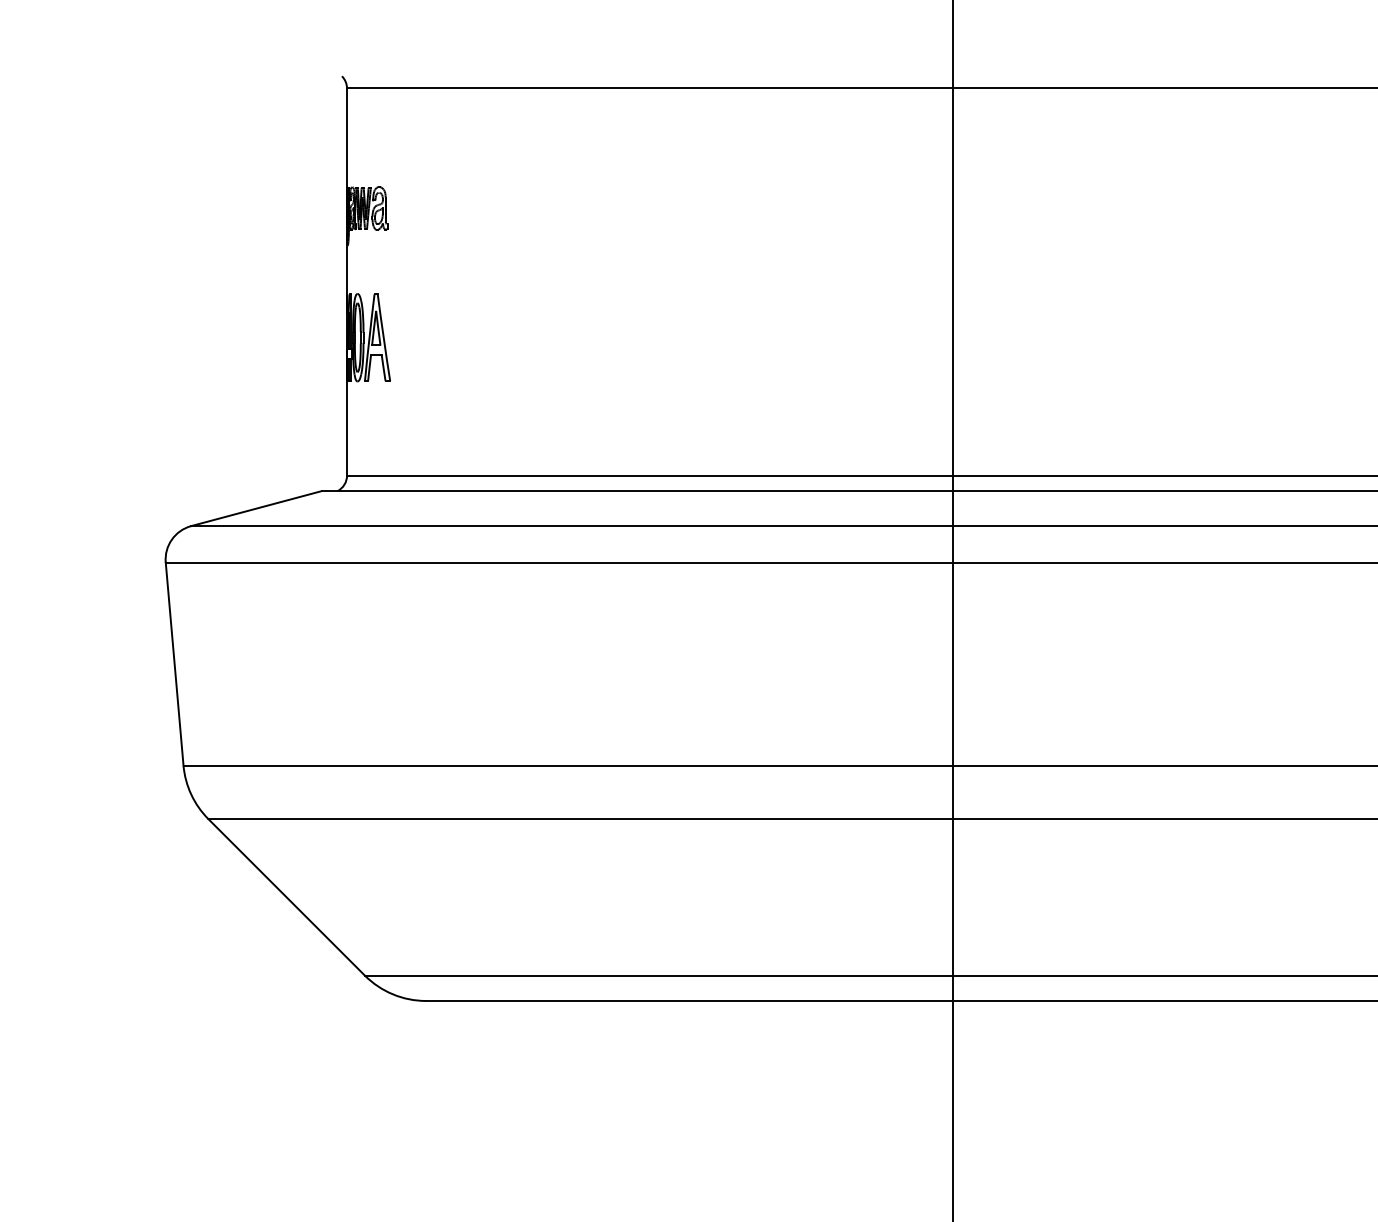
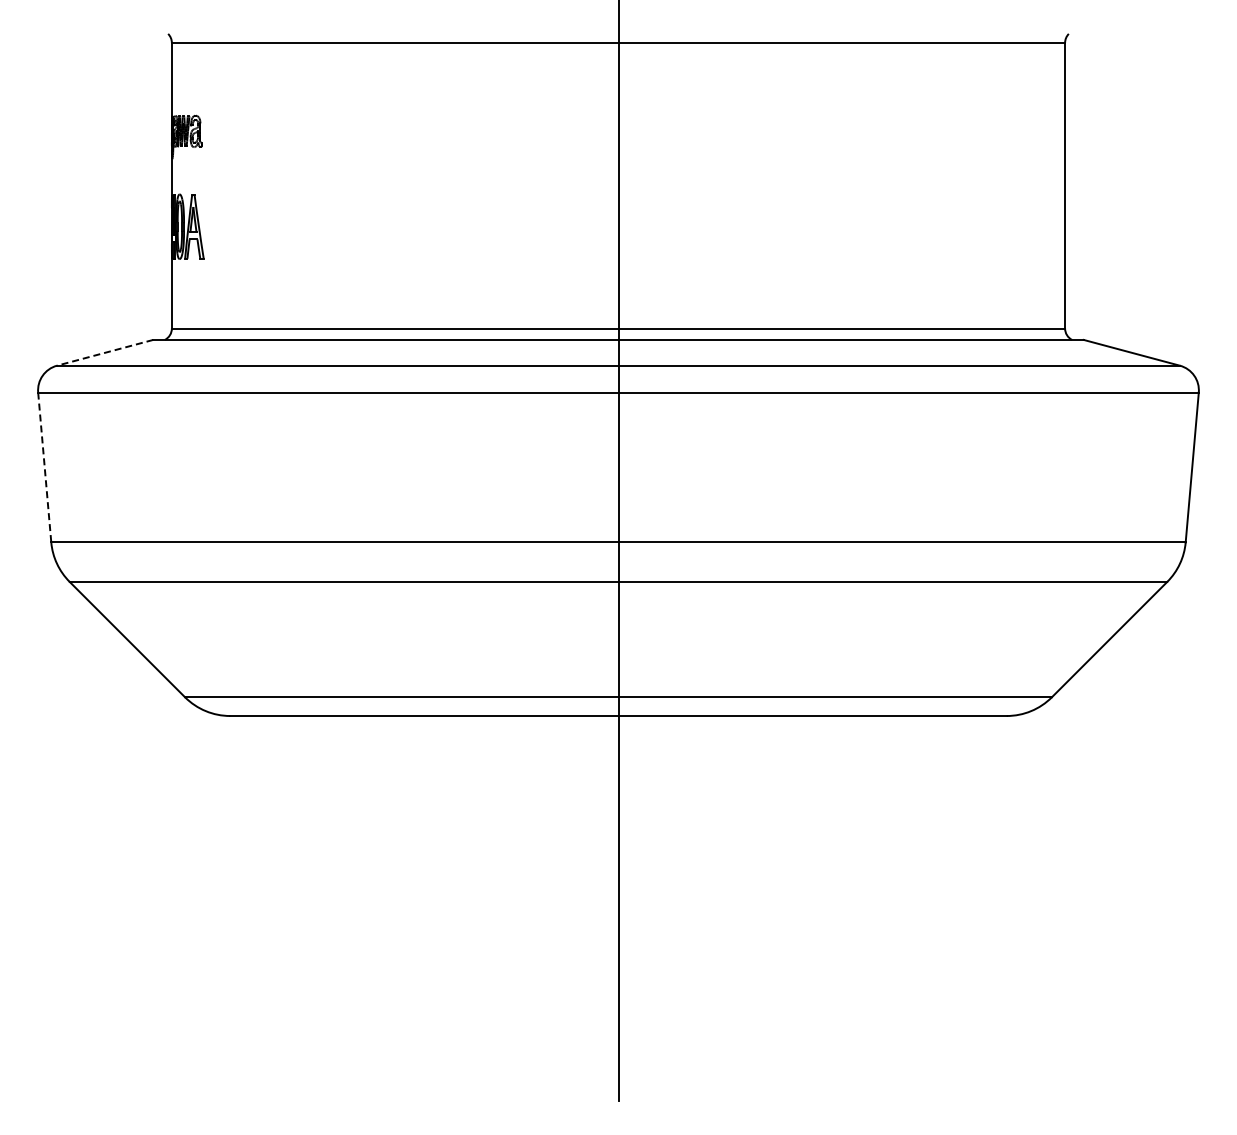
line: (257, 508) -> (105, 352), solid -> dashed
line: (174, 664) -> (44, 467), solid -> dashed

